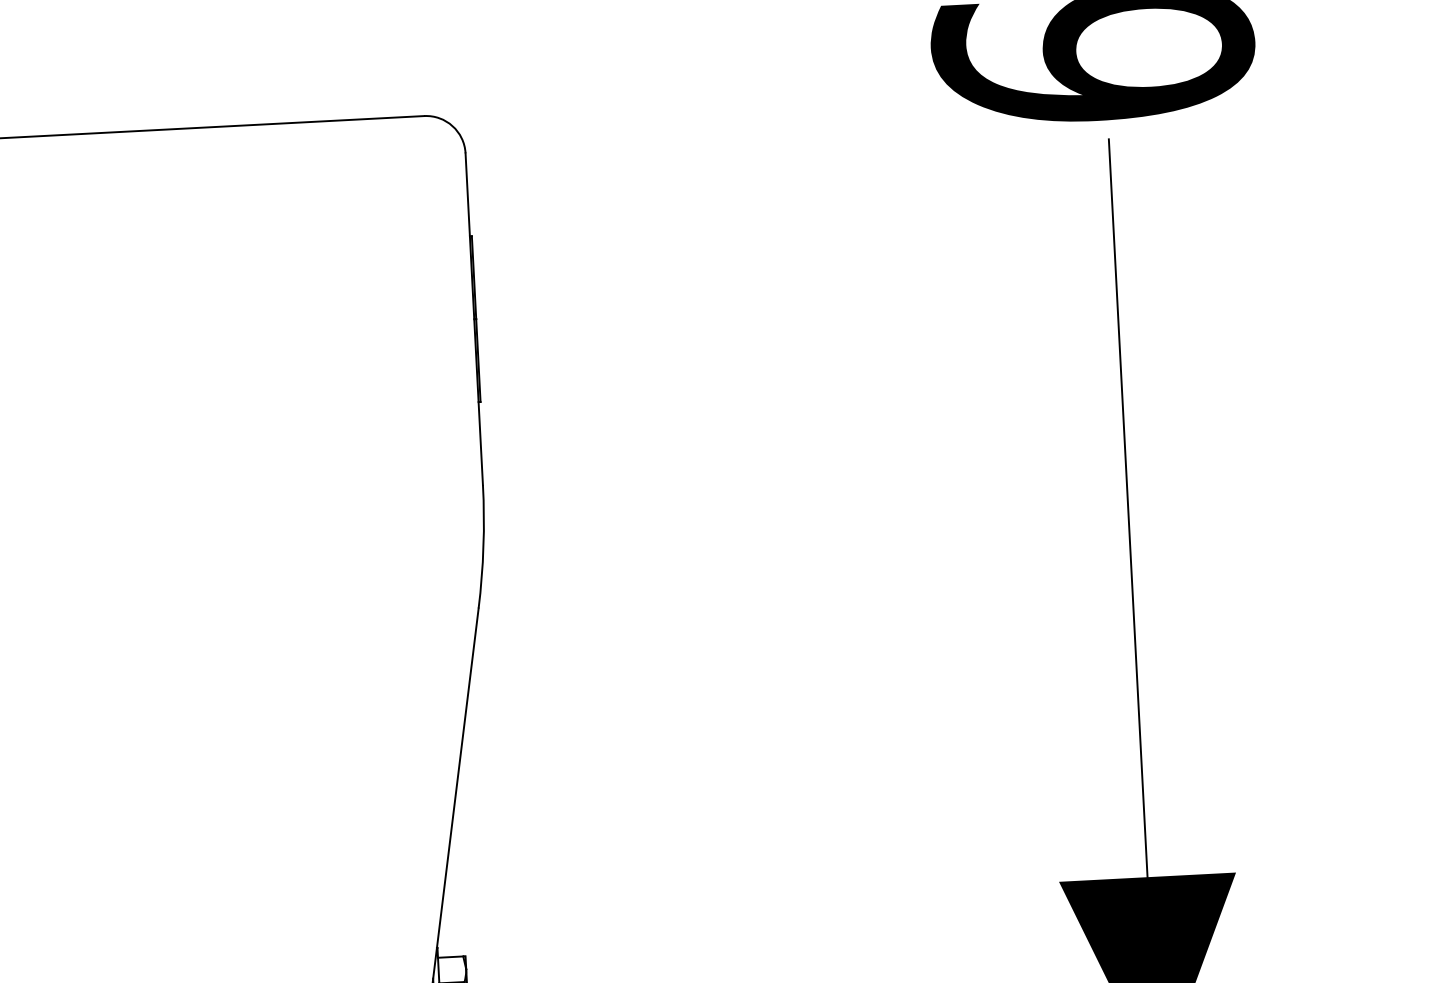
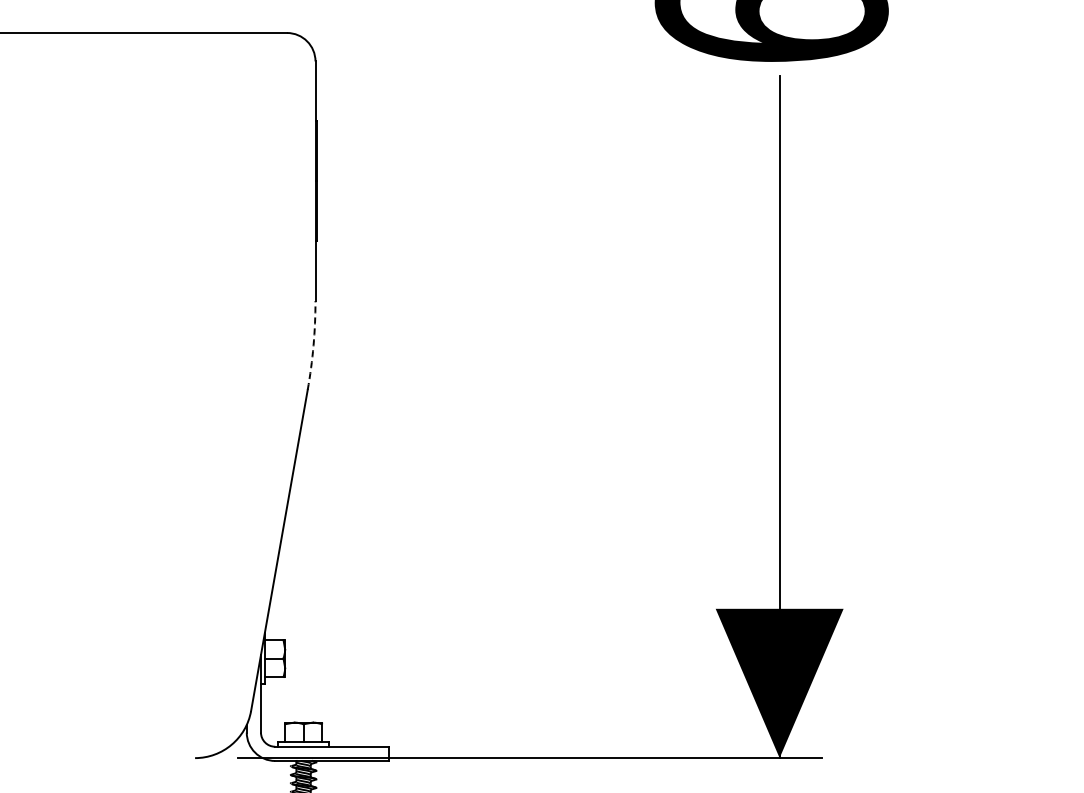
arc: (483, 546) -> (313, 345), solid -> dashed

